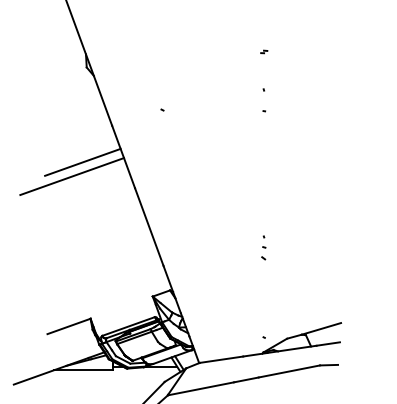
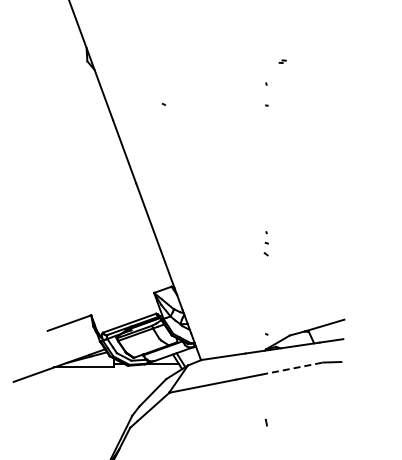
part: (263, 51) -> (282, 61), moved
line: (82, 161) -> (83, 156), removed
line: (72, 176) -> (72, 171), removed
line: (289, 371) -> (292, 368), solid -> dashed

